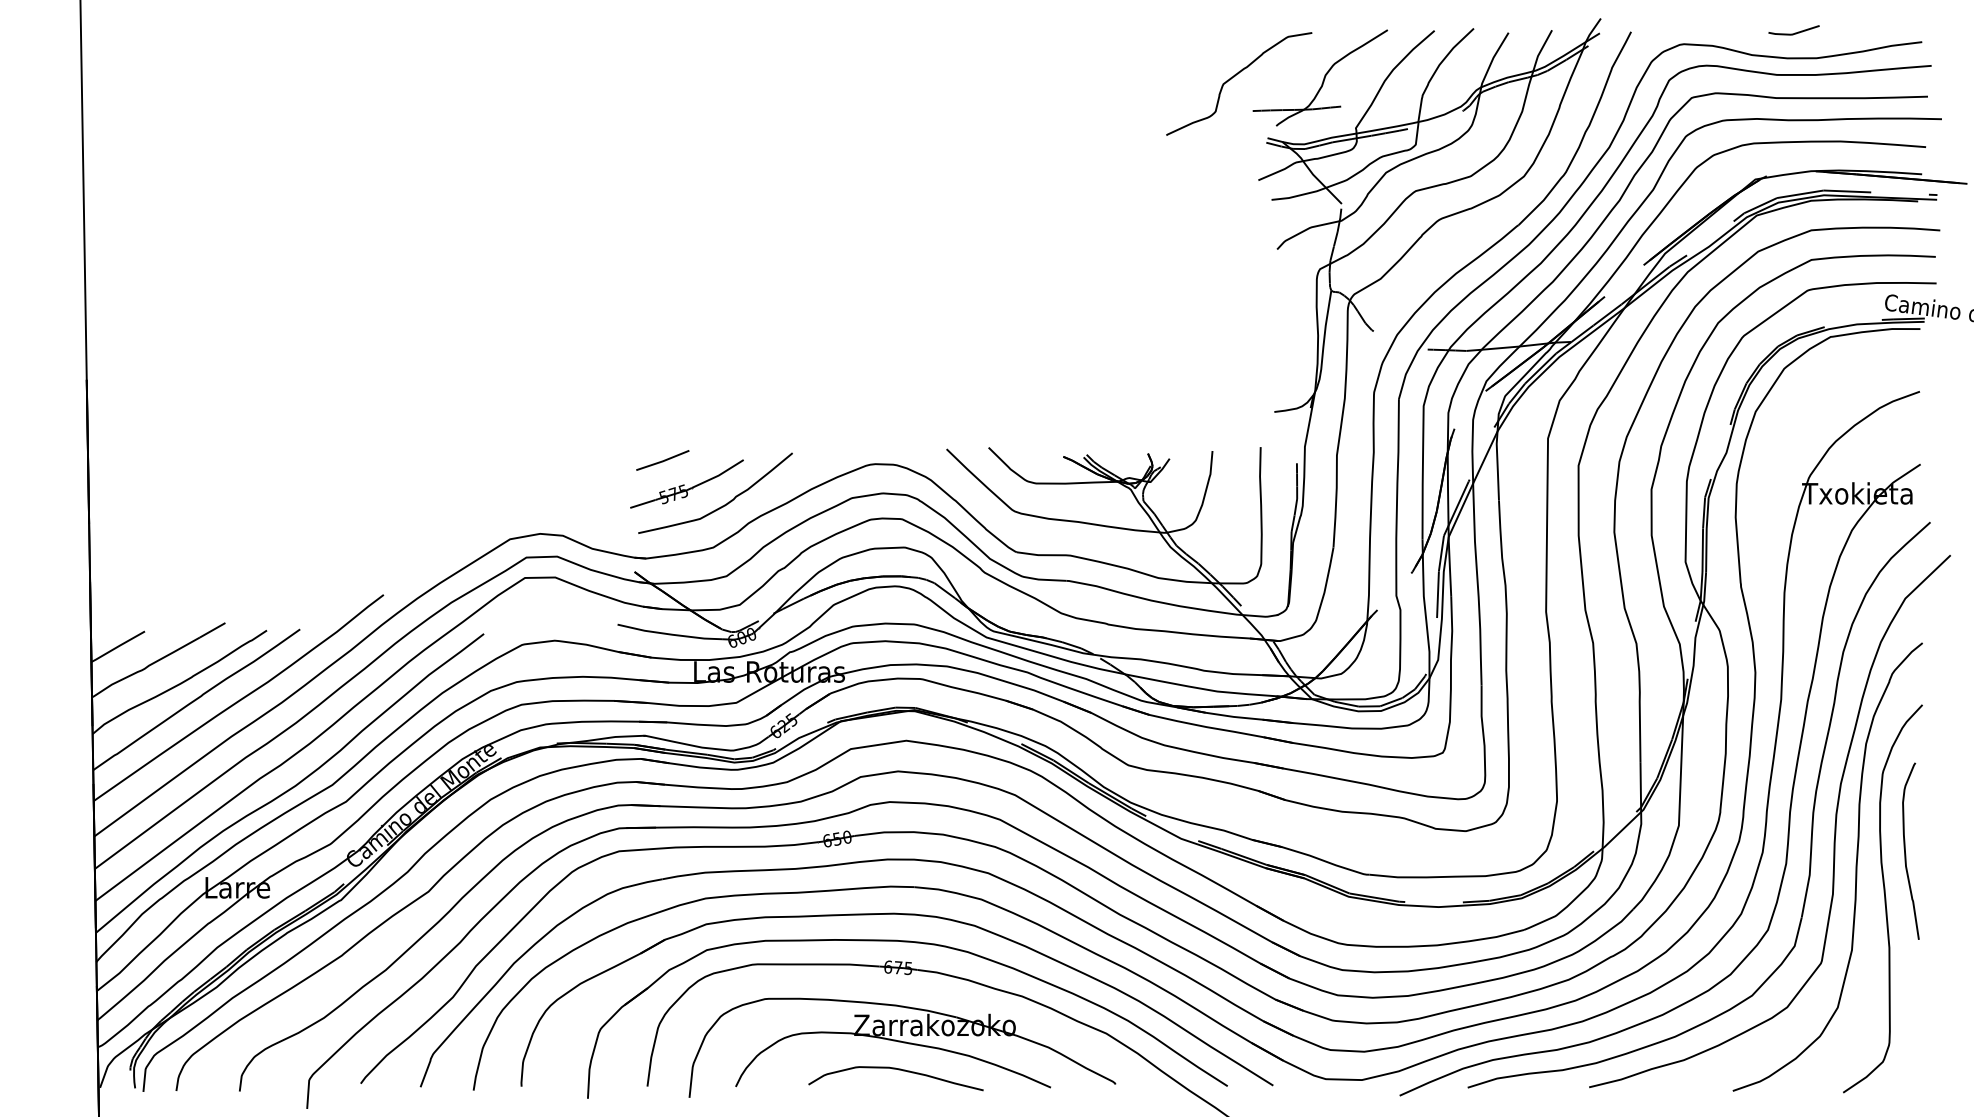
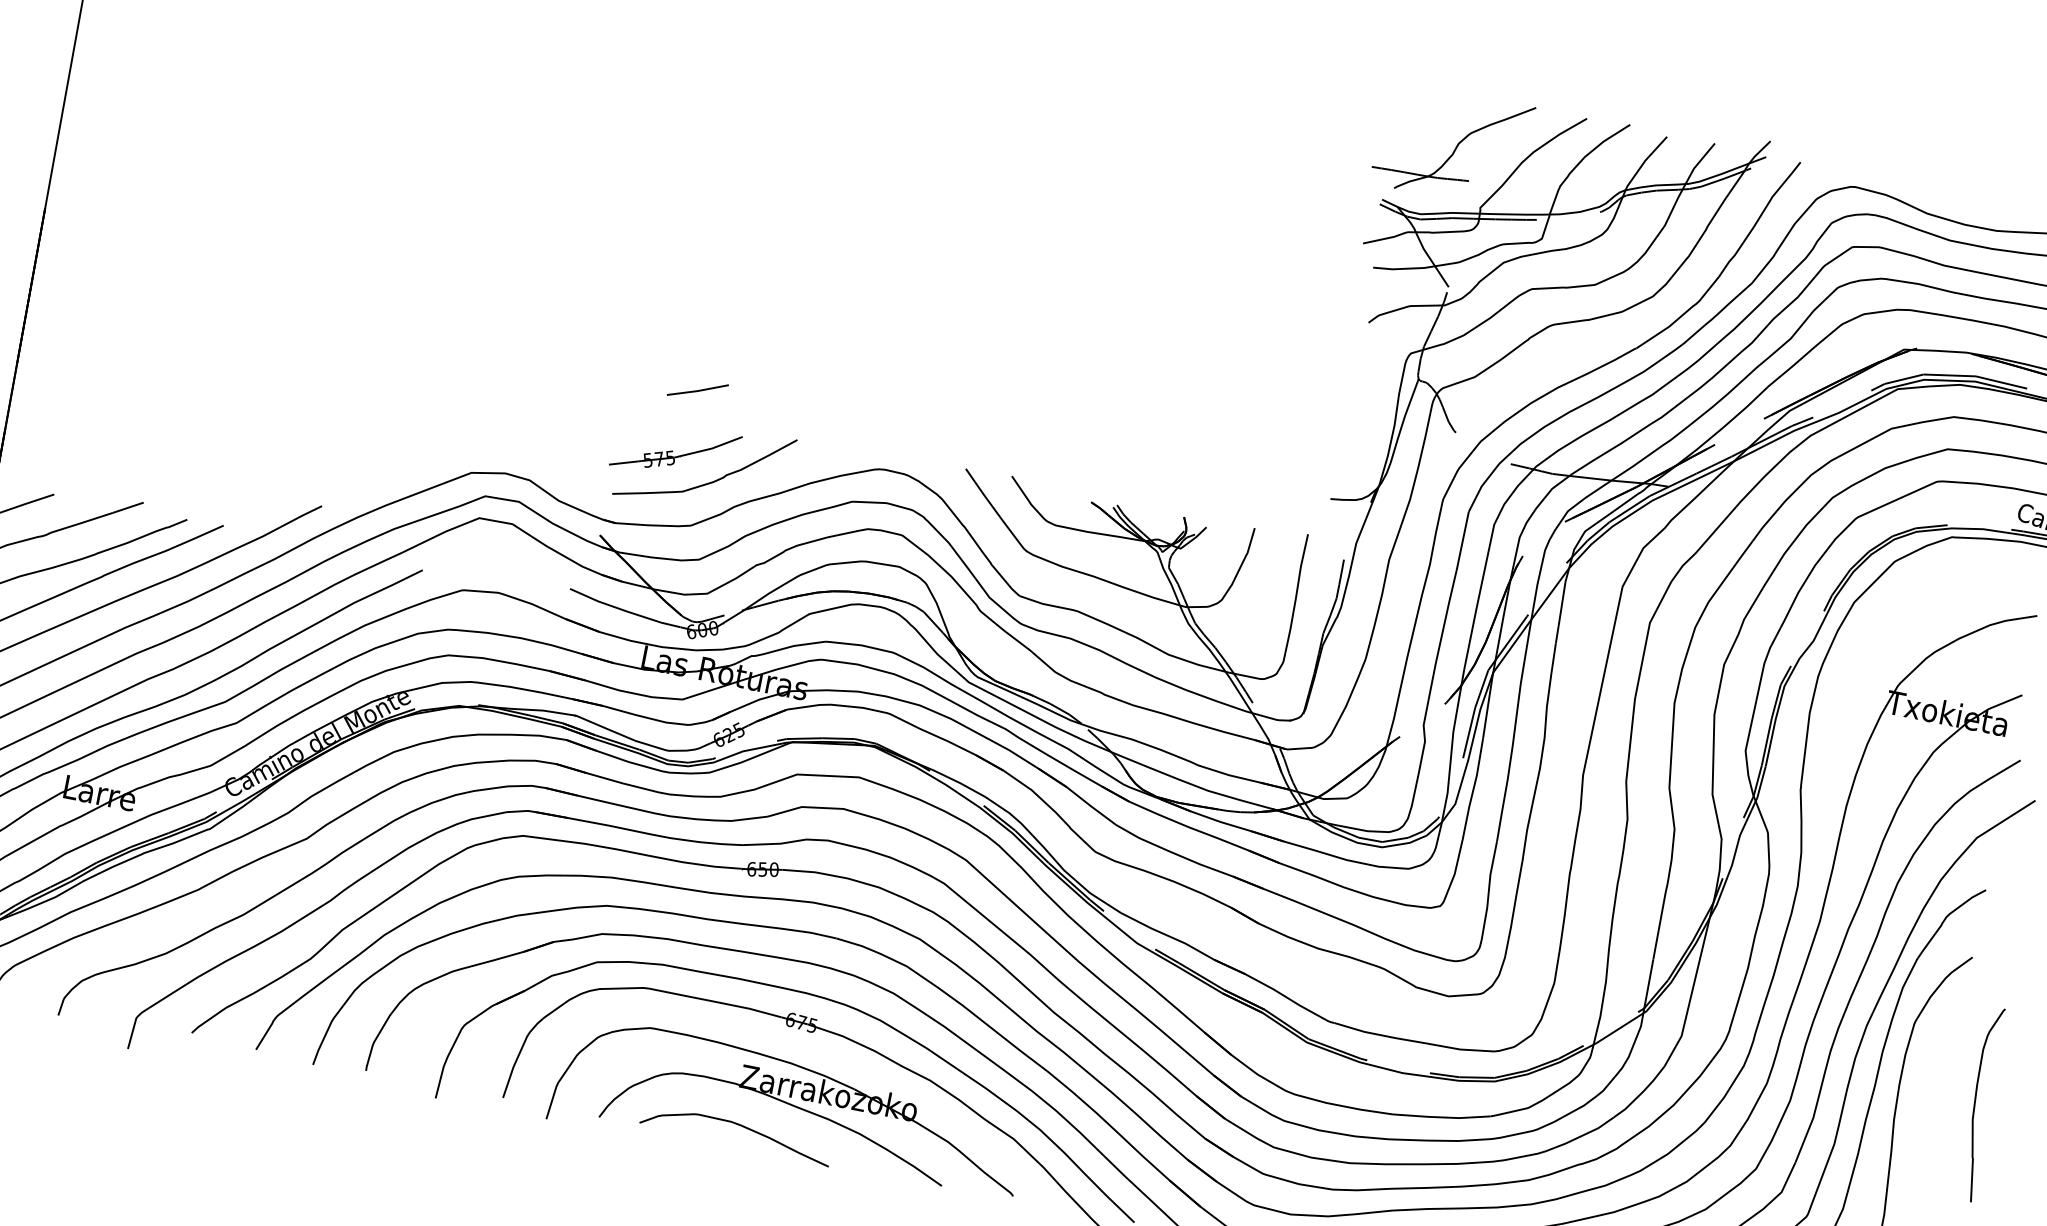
line: (1795, 32) -> (1979, 198), removed
curve: (1234, 77) -> (1359, 126), removed
line: (662, 460) -> (697, 390), moved
curve: (1905, 850) -> (1975, 1102), moved
curve: (898, 1070) -> (740, 1126), moved

